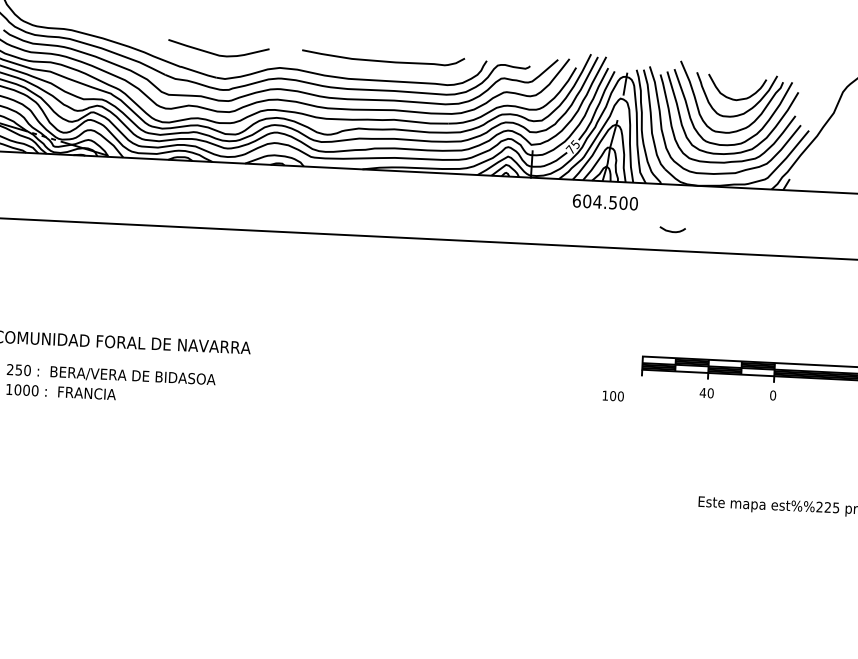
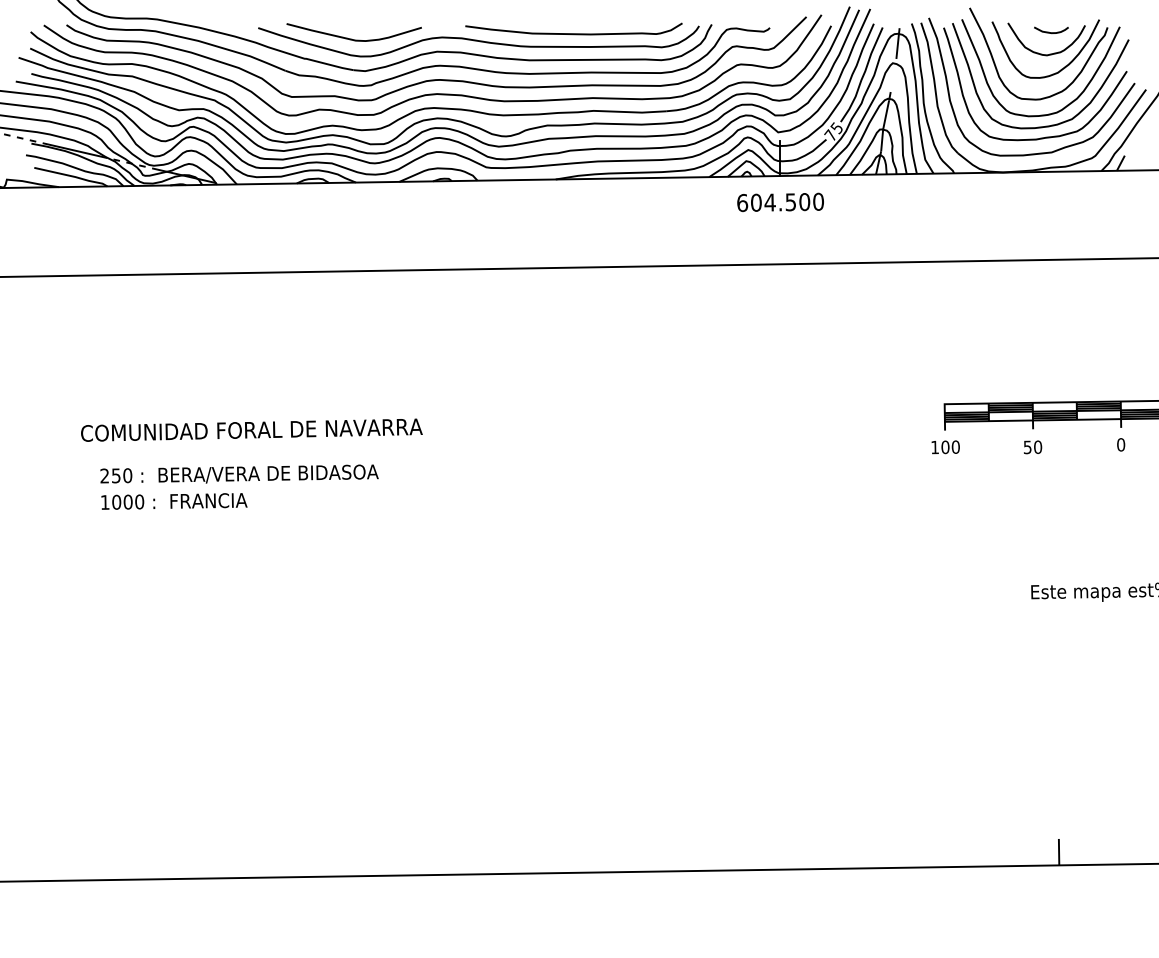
curve: (311, 62) -> (478, 41), added
text: (605, 202) -> (780, 202), moved
curve: (672, 231) -> (1051, 32), moved
text: (702, 392) -> (1027, 447), 40 -> 50
text: (613, 396) -> (945, 447), moved

